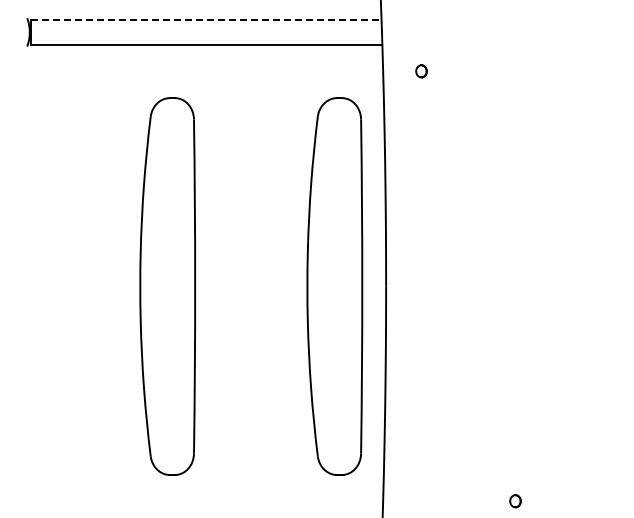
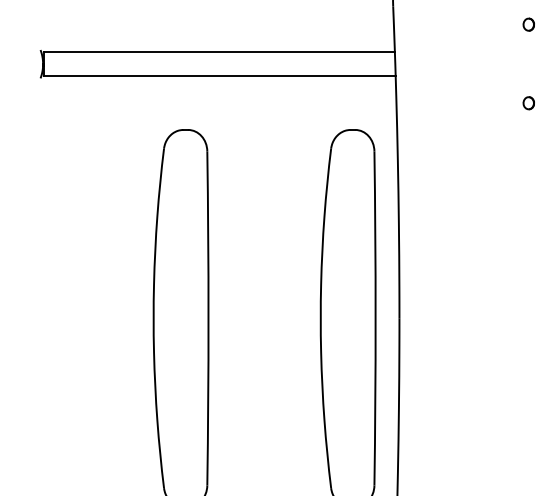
line: (206, 20) -> (219, 52), dashed -> solid
part: (421, 71) -> (528, 103), moved

